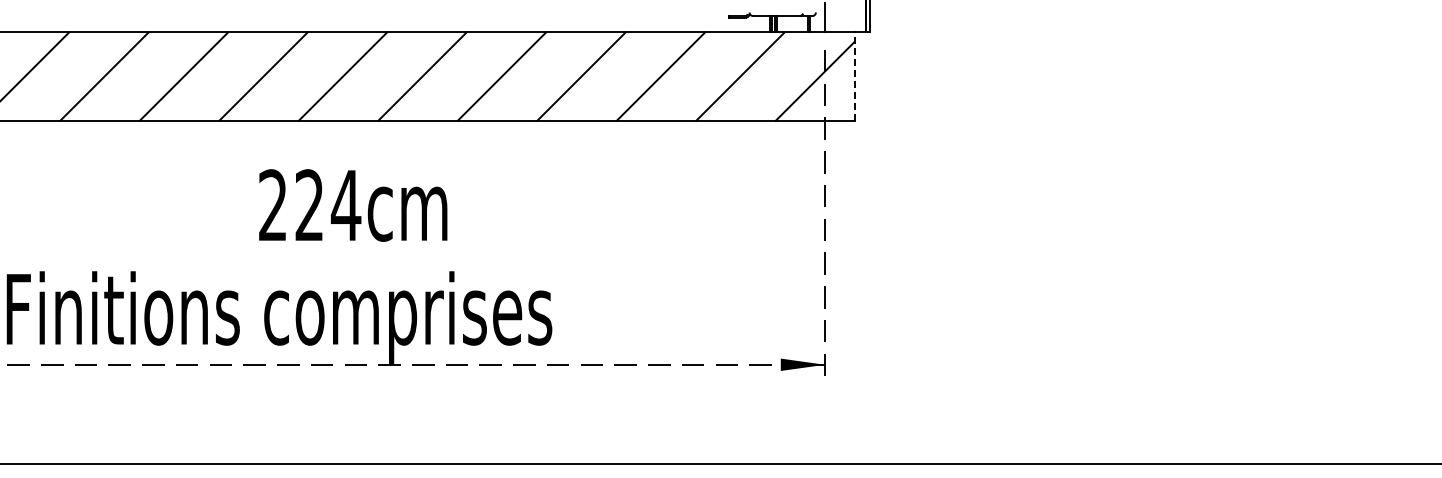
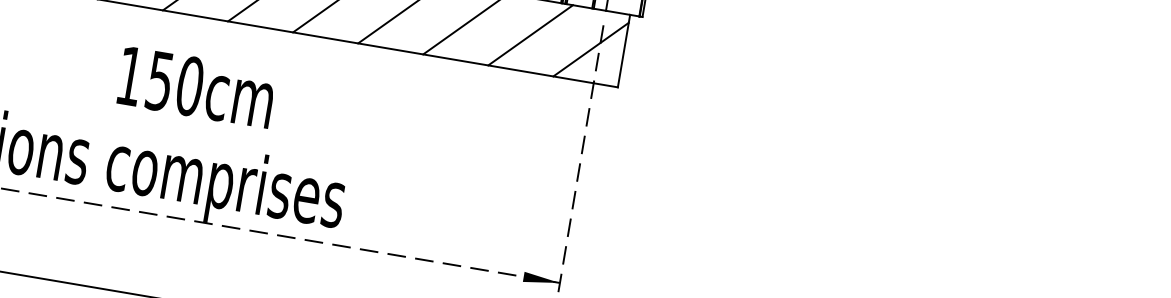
line: (854, 76) -> (623, 51), dashed -> solid
text: (310, 205) -> (160, 81), 224cm -> 150cm

